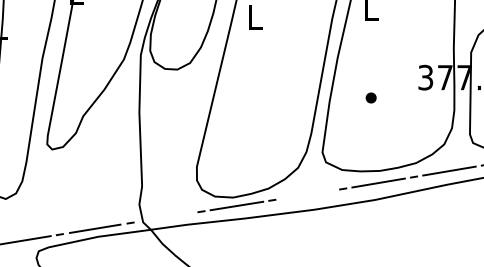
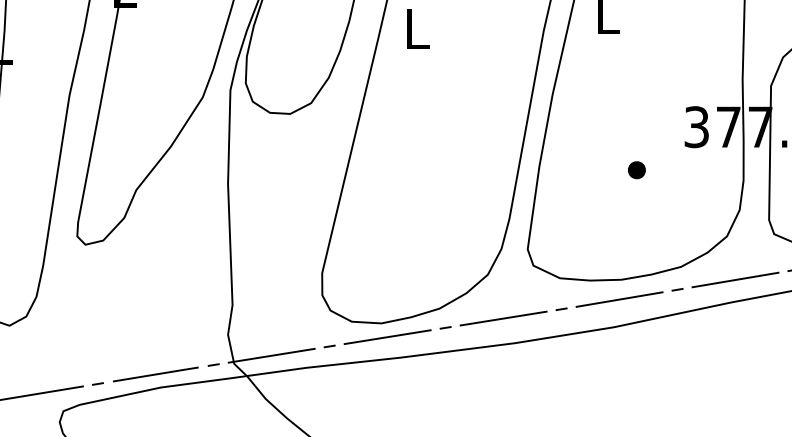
part: (370, 97) -> (635, 169), moved
line: (307, 194) -> (503, 318), added
line: (165, 217) -> (270, 355), added

